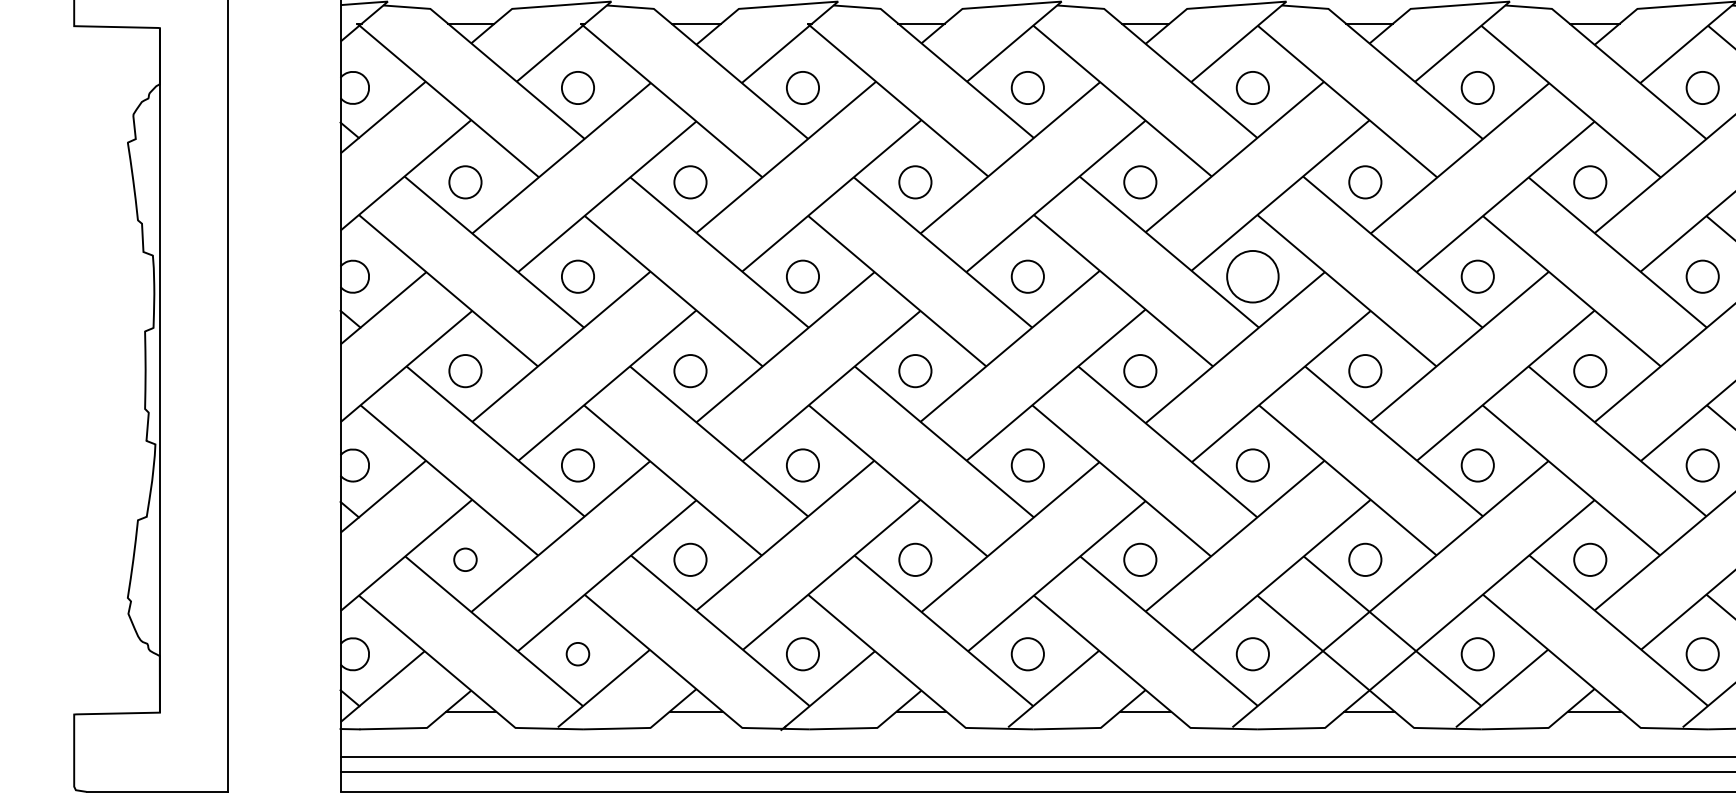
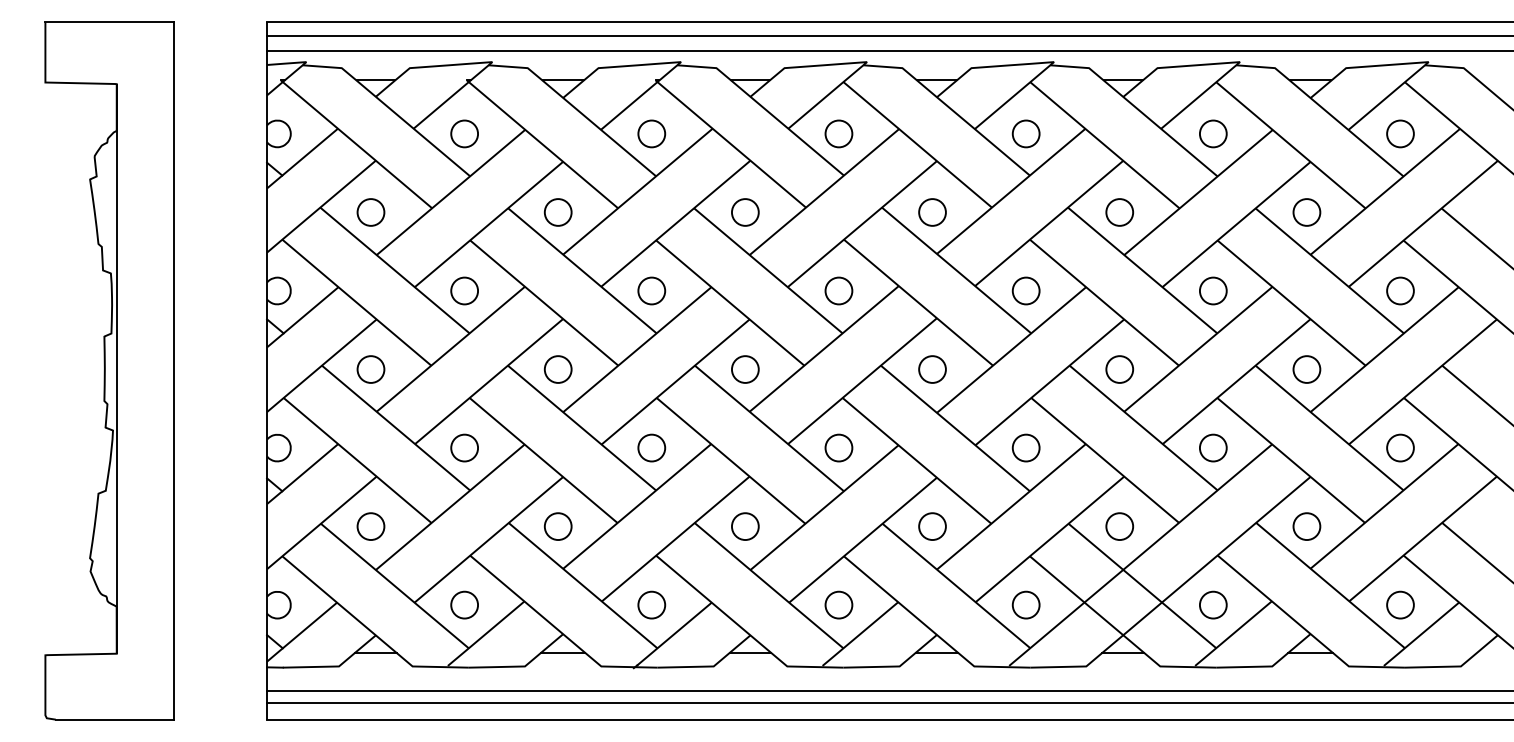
circle: (1252, 276) -> (1025, 290), size x0.62
circle: (464, 559) -> (370, 526), size x1.43
circle: (577, 653) -> (464, 604), size x1.43

